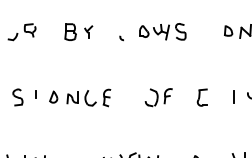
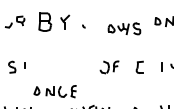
part: (79, 31) -> (54, 21), size x1.6
part: (162, 31) -> (124, 28), moved
part: (79, 97) -> (54, 91), moved

